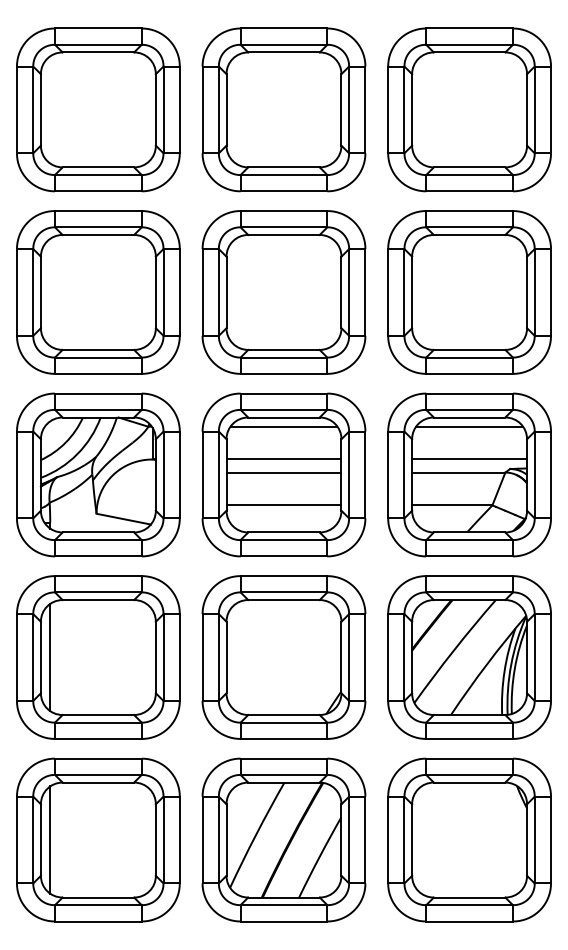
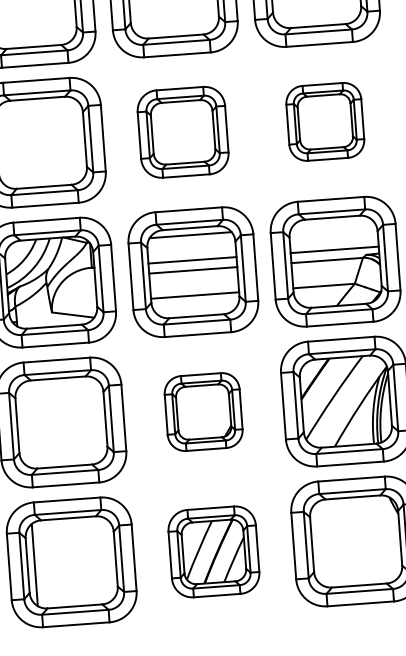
part: (283, 292) -> (182, 132), size x0.7
part: (469, 292) -> (325, 121), size x0.6
line: (469, 426) -> (332, 224), removed
line: (50, 657) -> (24, 425), removed
part: (283, 657) -> (203, 412), size x0.6
part: (283, 839) -> (213, 551), size x0.7

